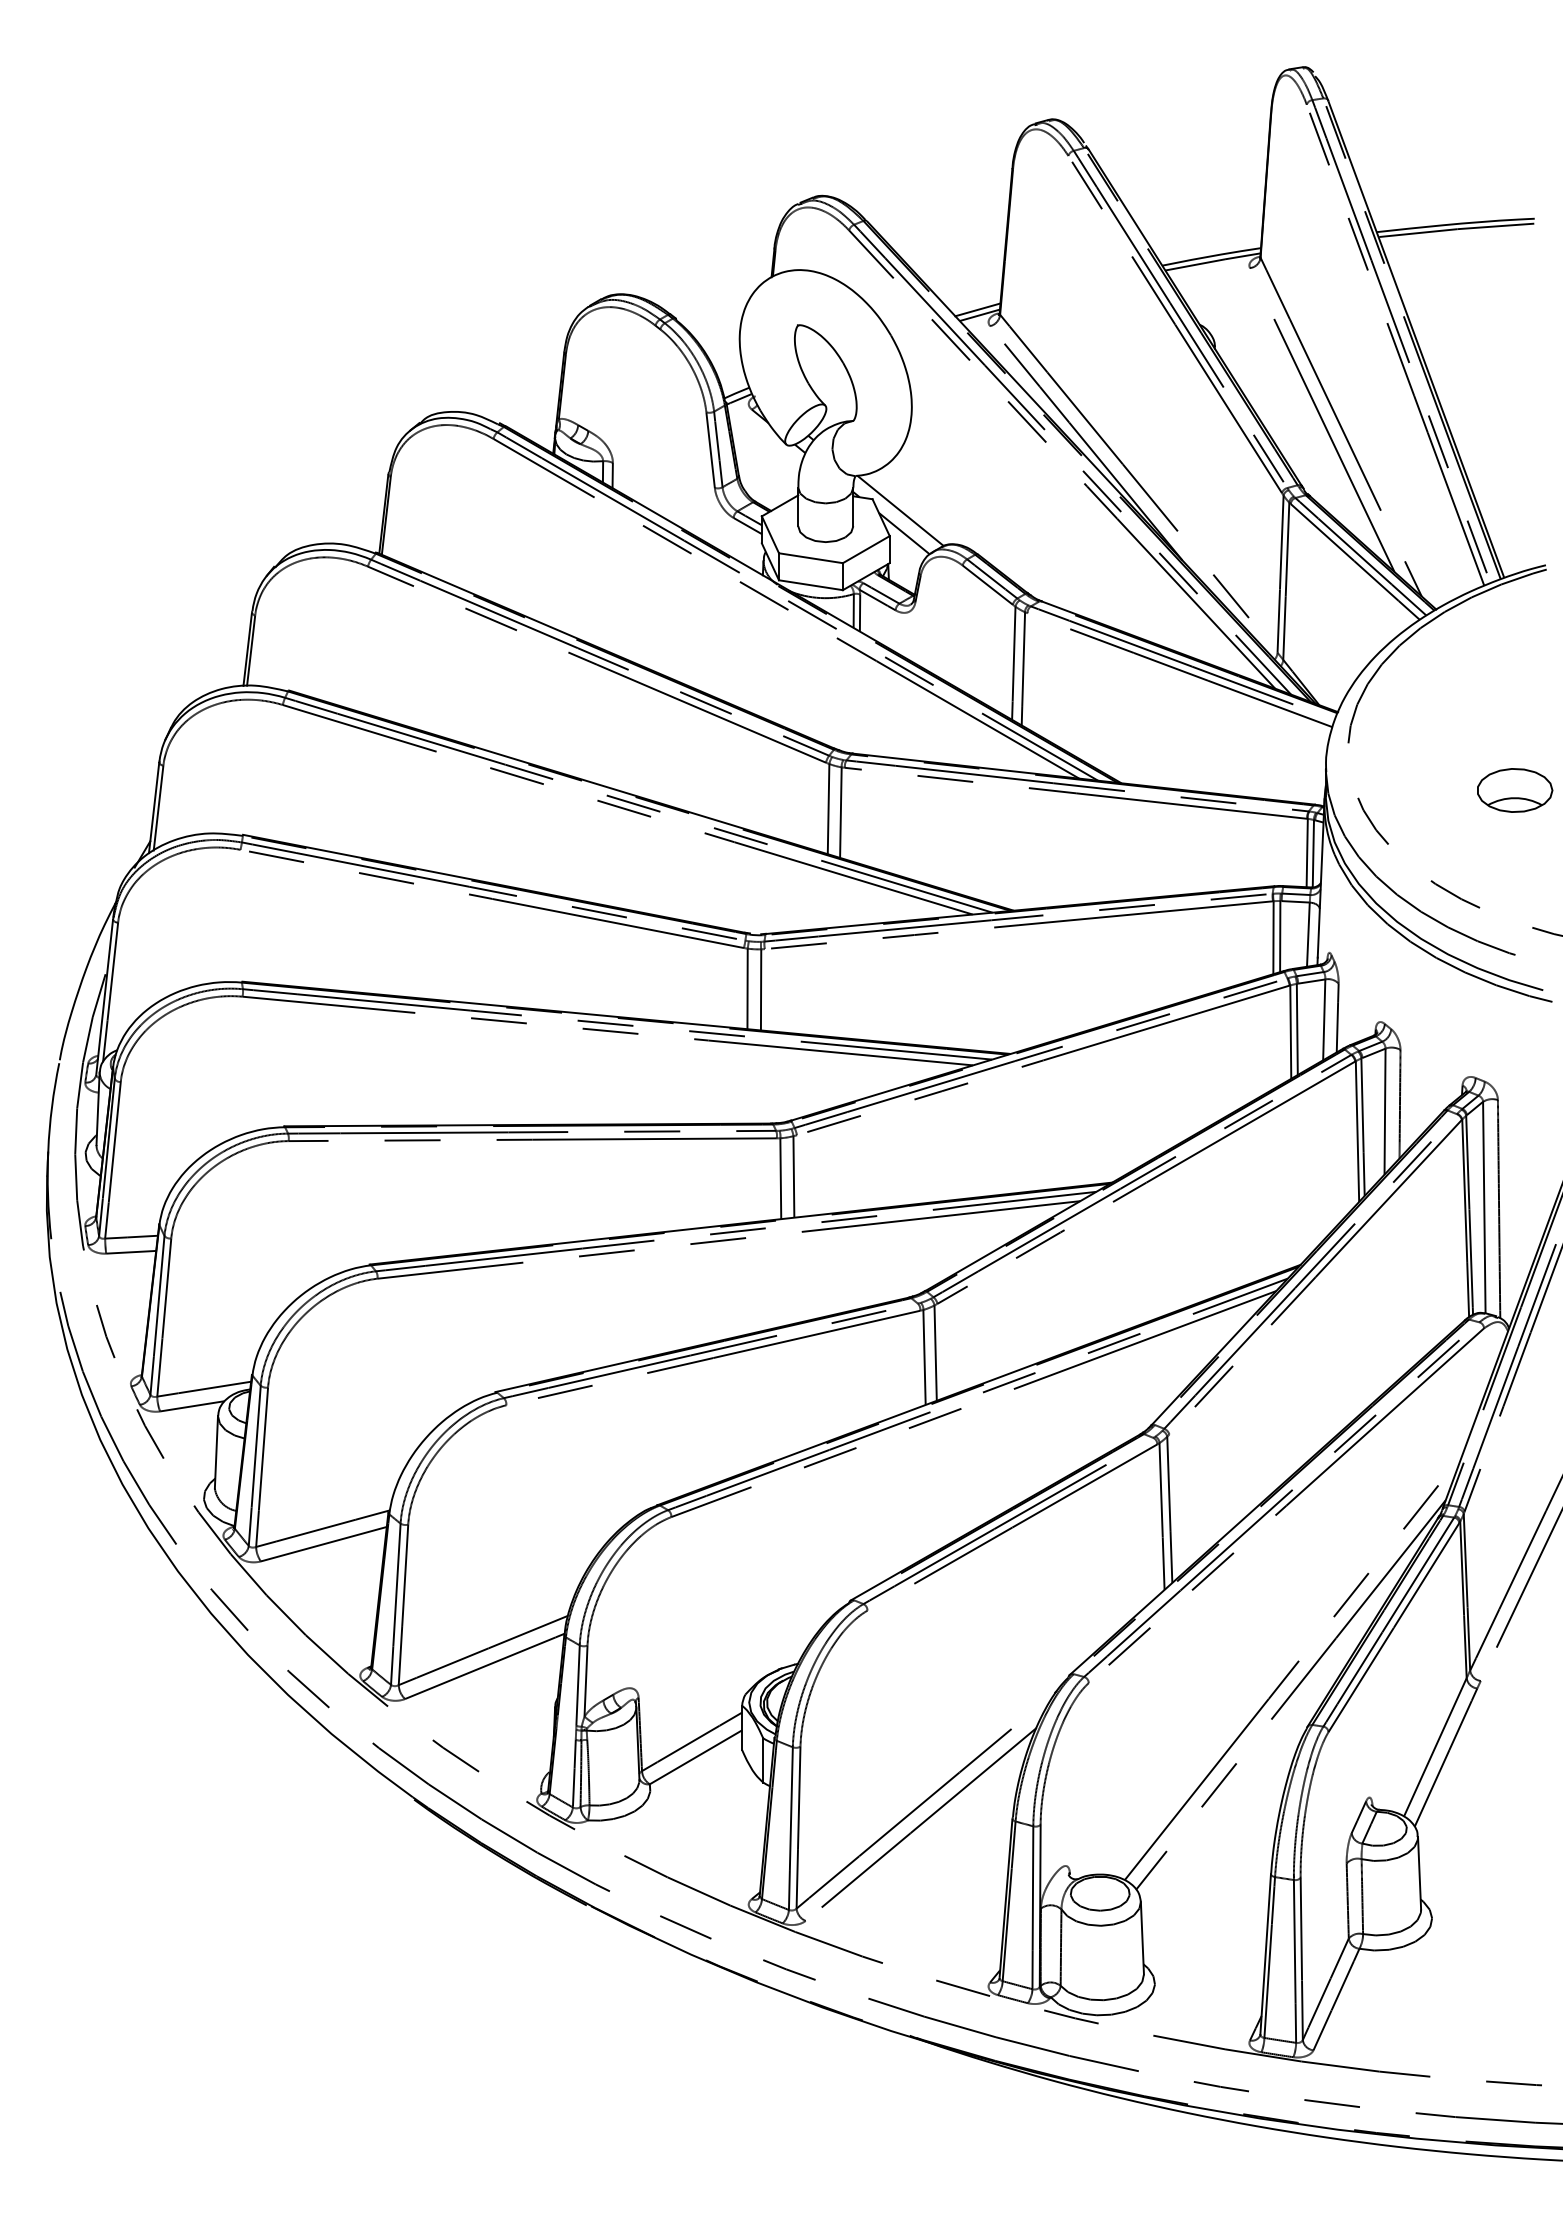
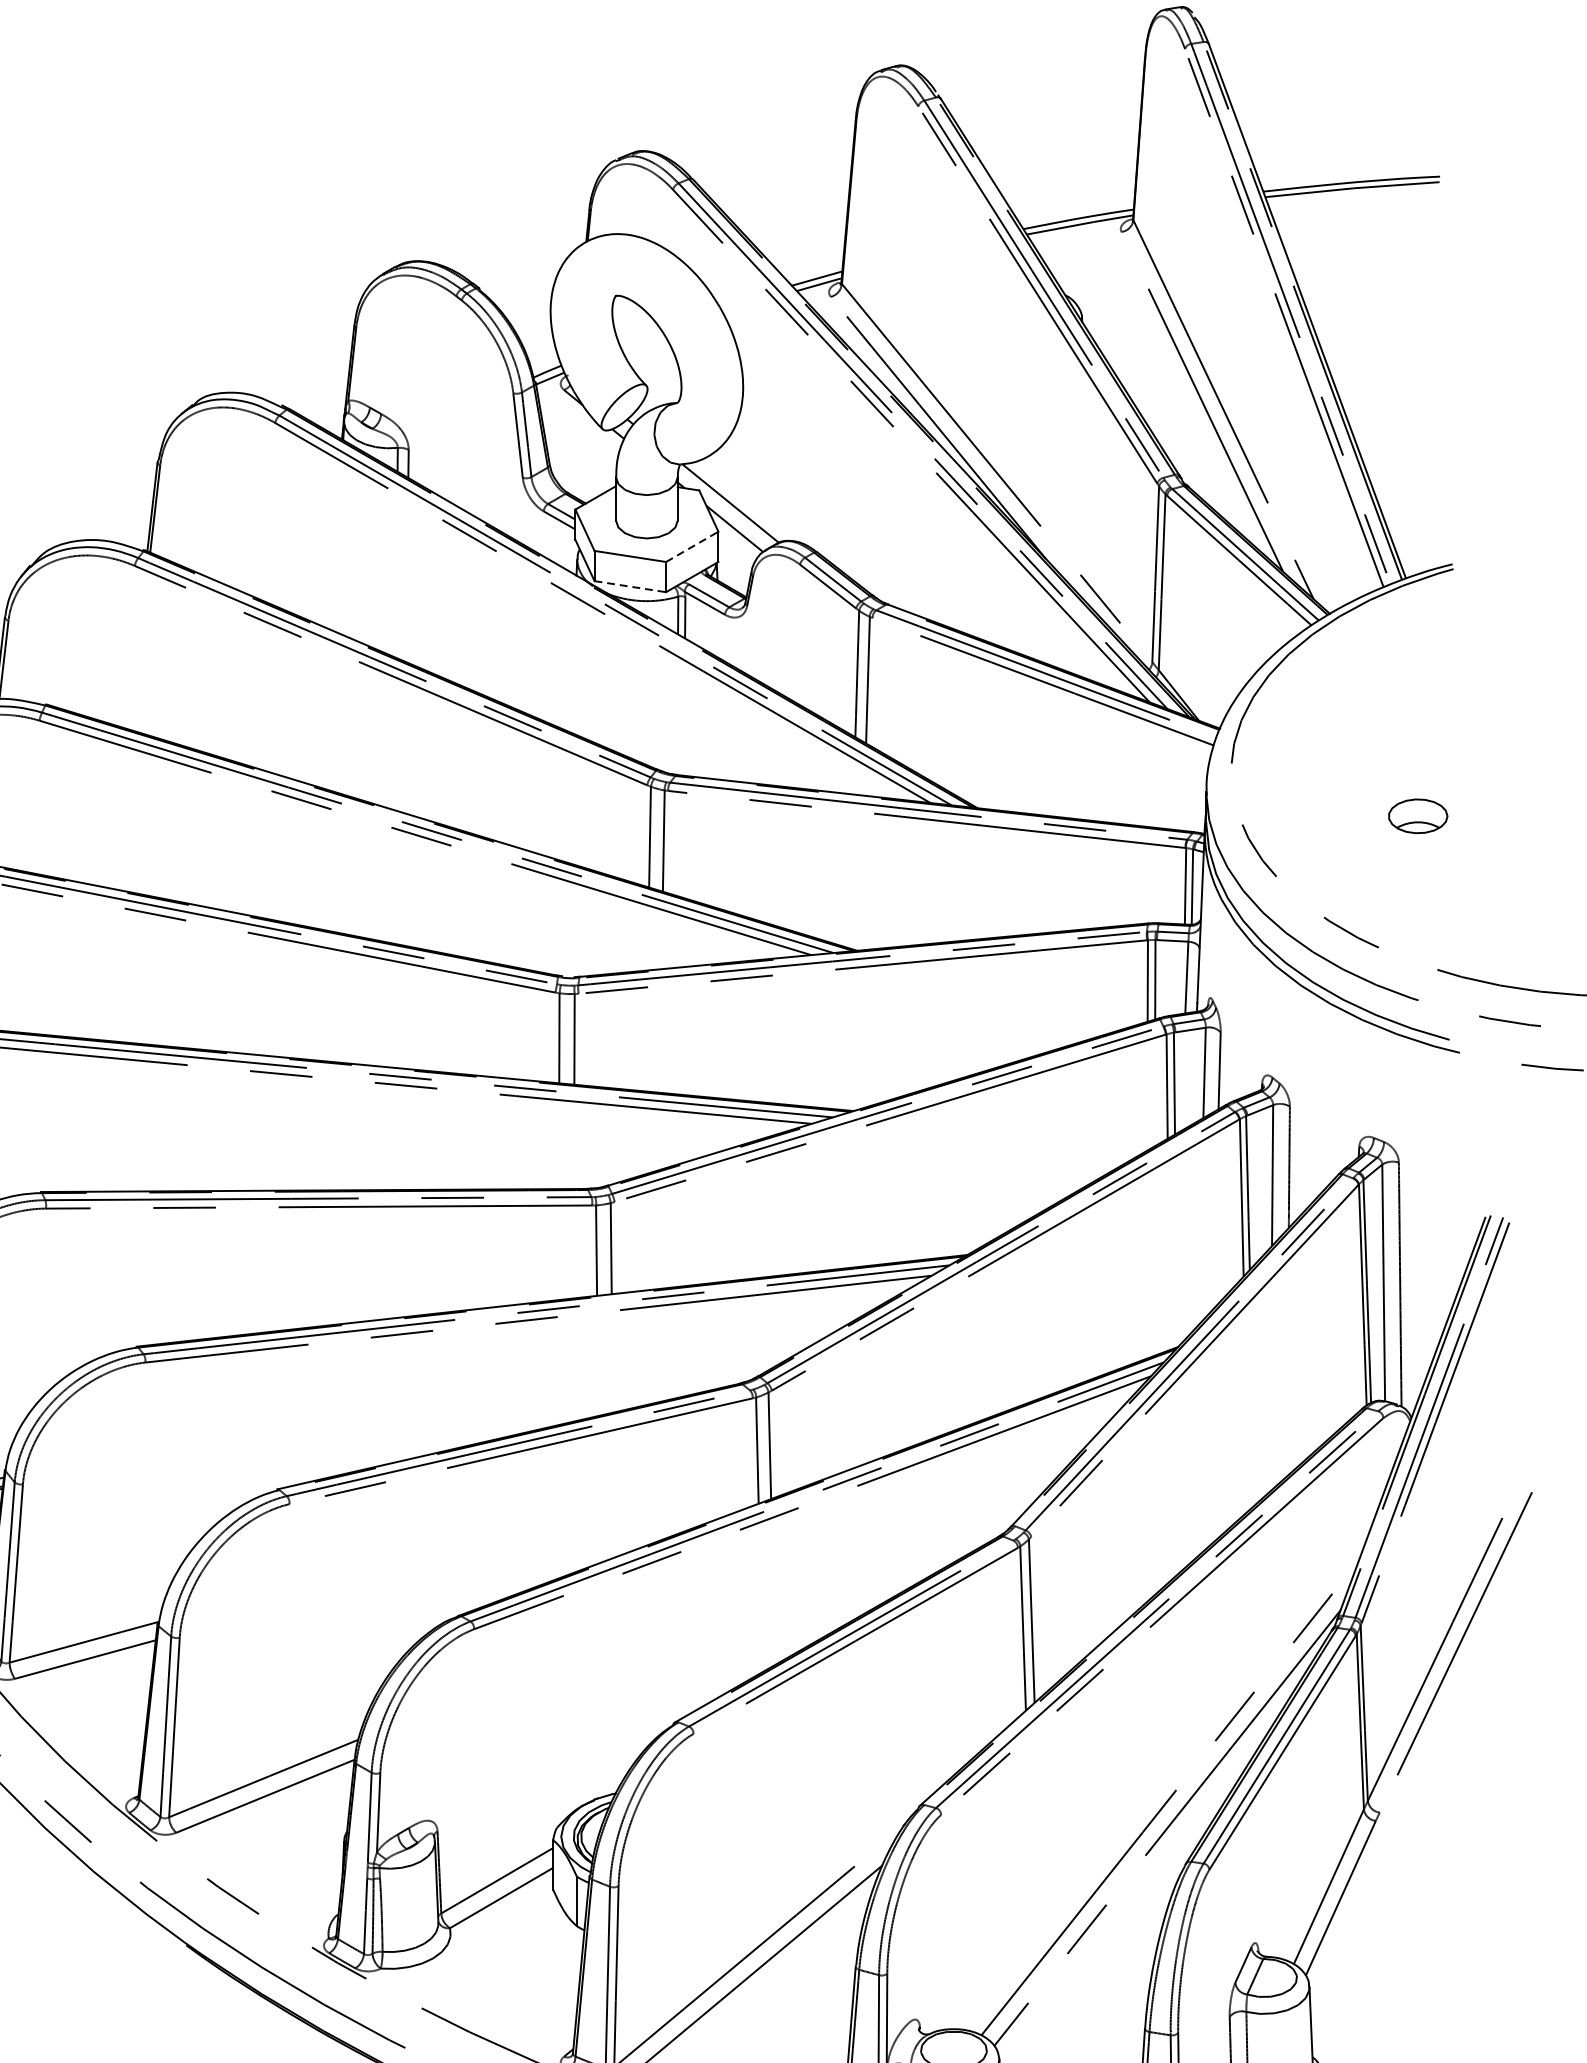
line: (866, 549) -> (692, 546), solid -> dashed
line: (811, 585) -> (630, 586), solid -> dashed
part: (1515, 790) -> (1418, 816), size x0.7

